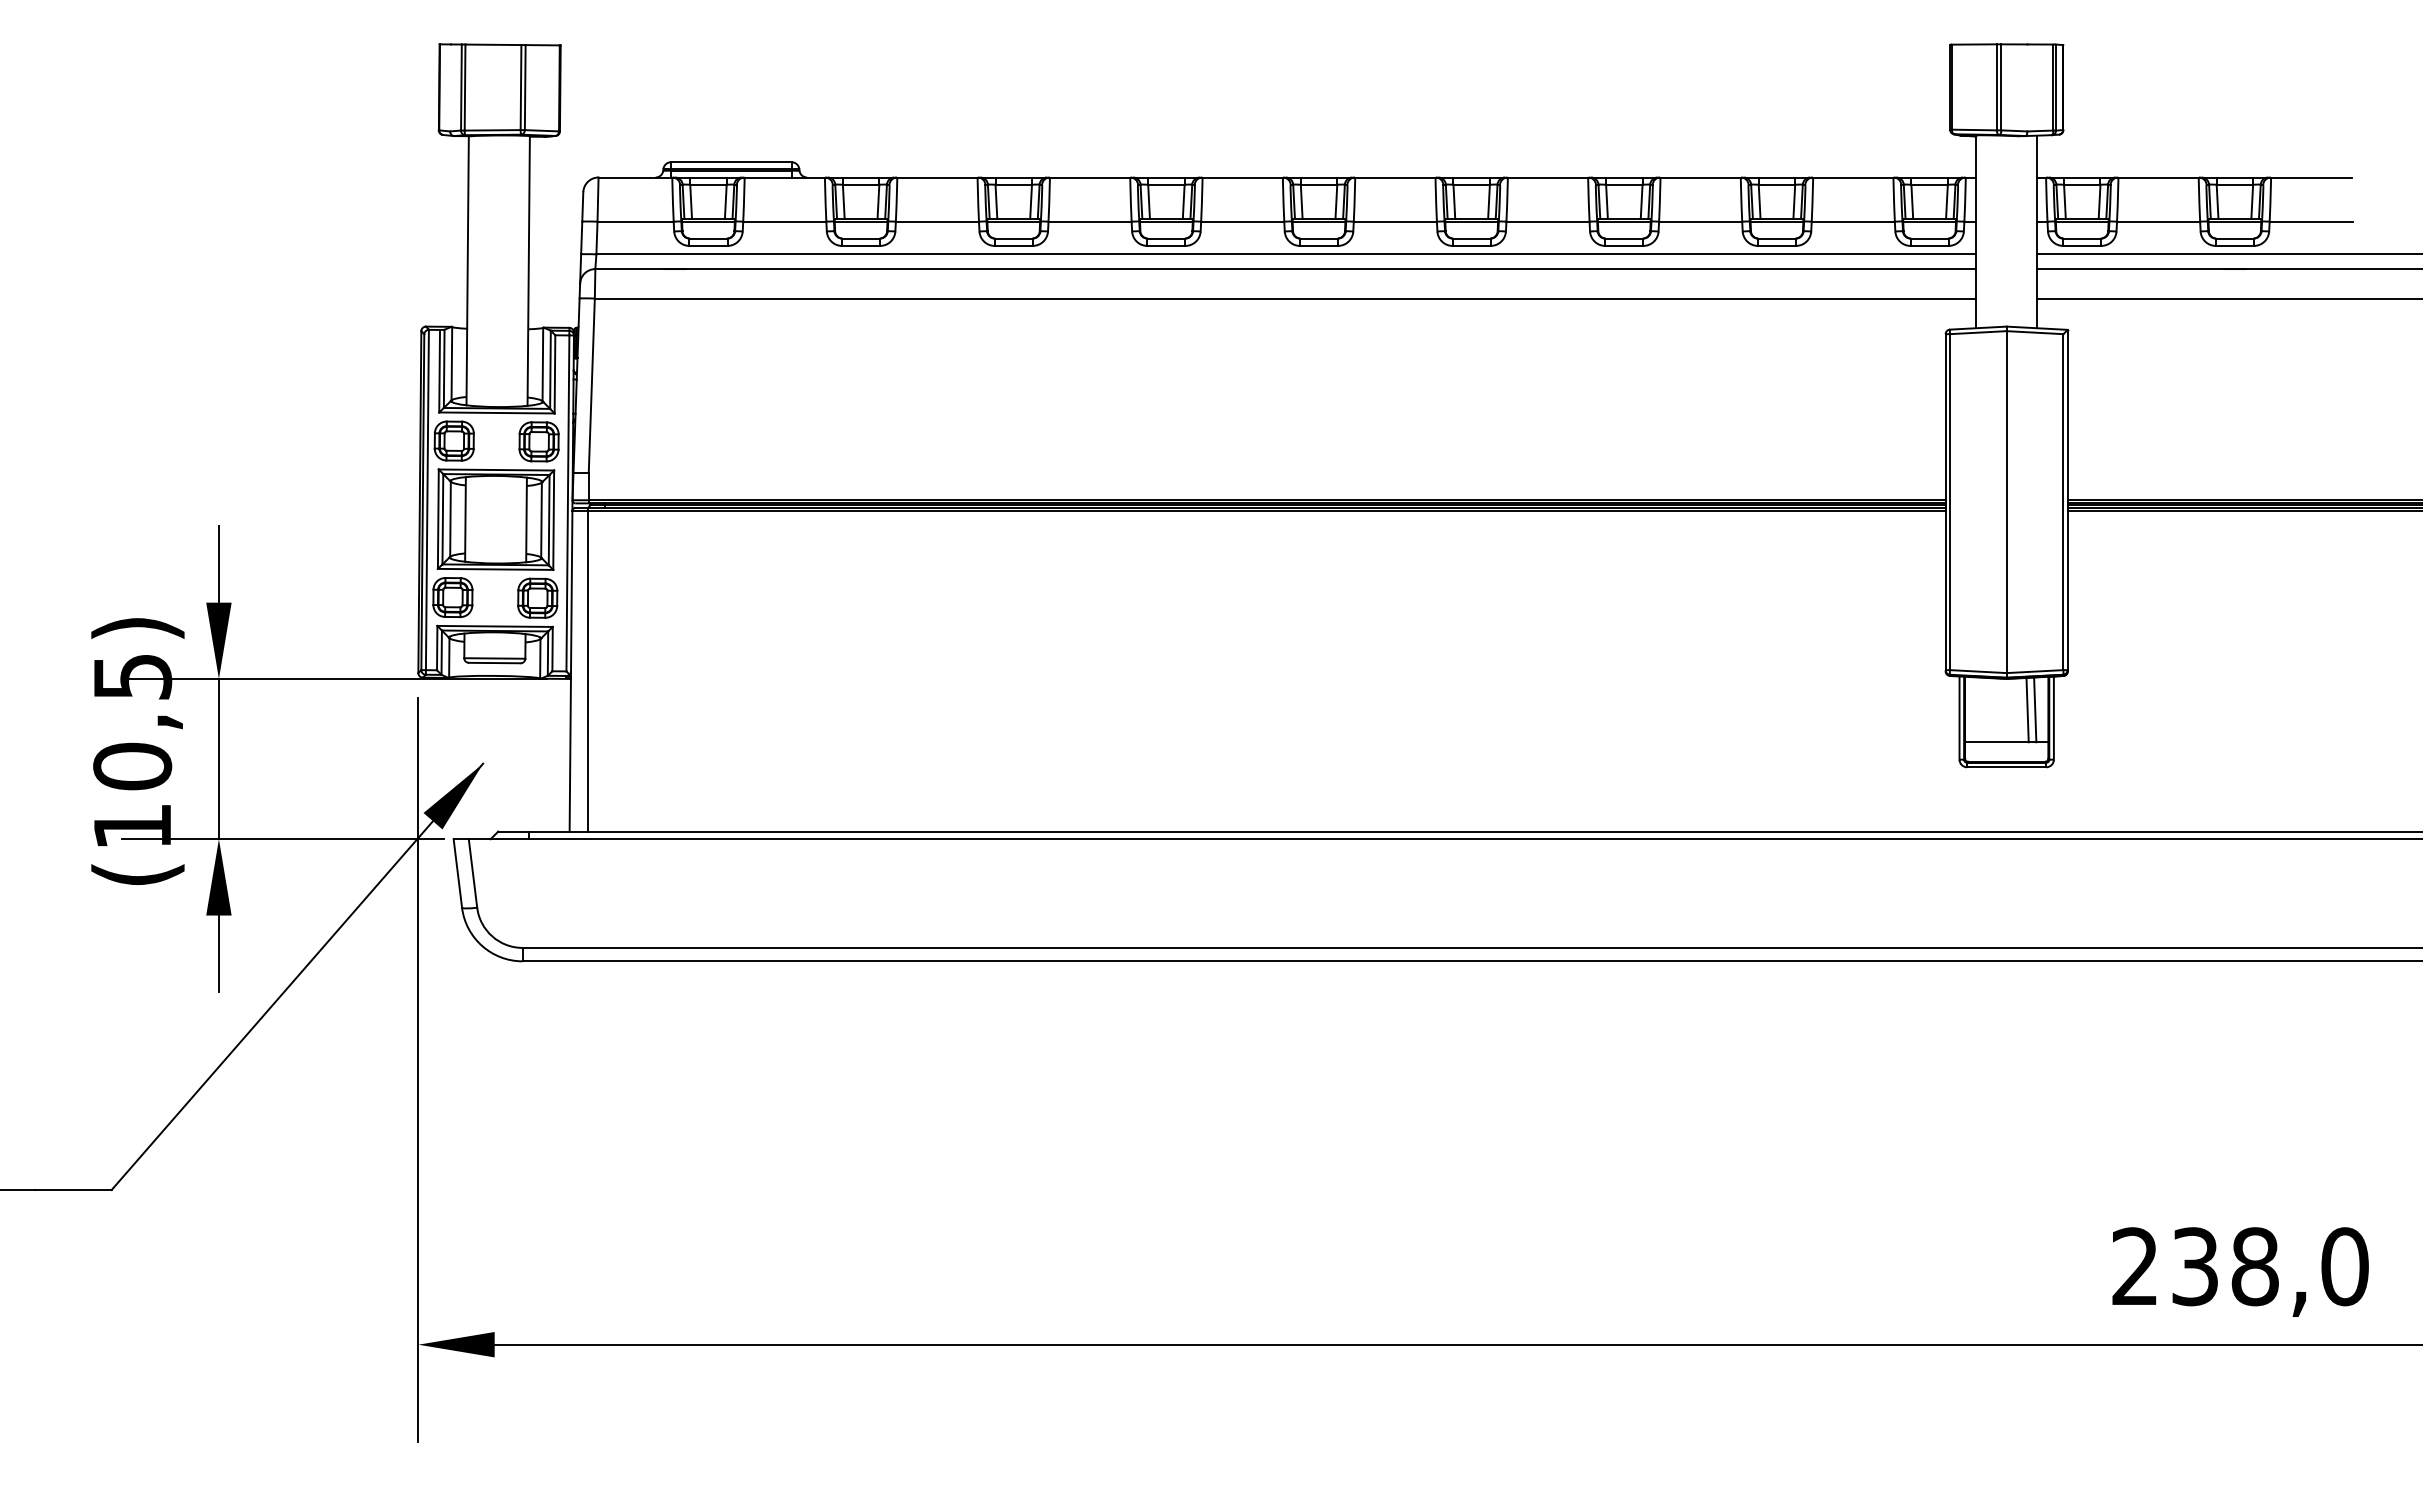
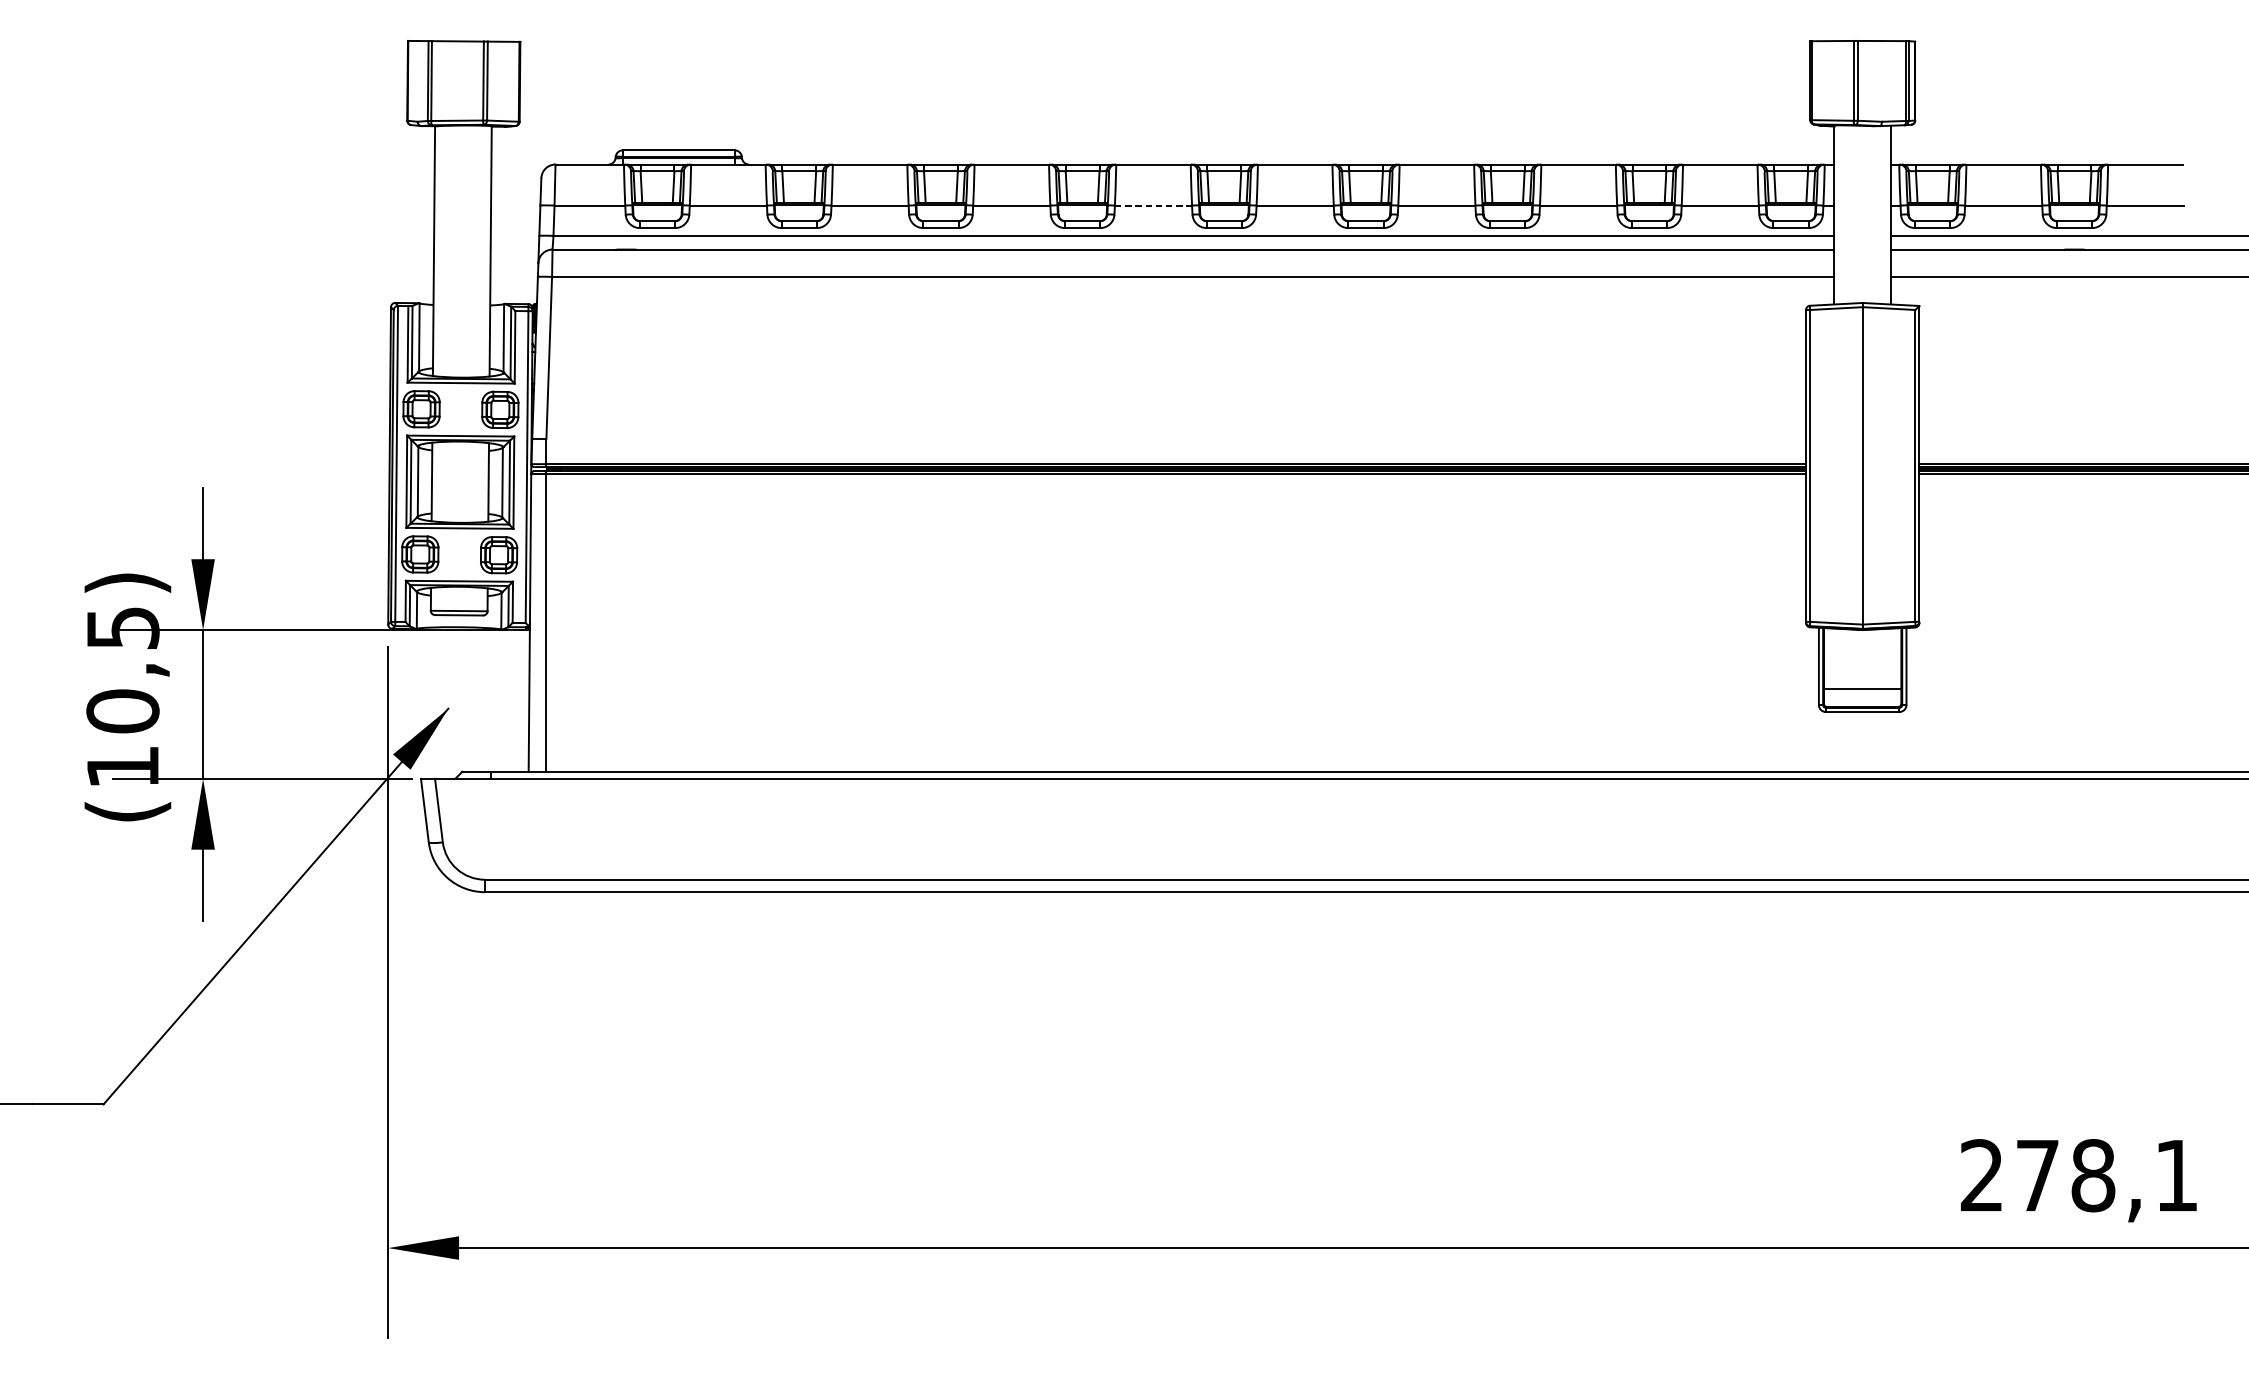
line: (1242, 221) -> (1153, 205), solid -> dashed
line: (2027, 709) -> (1881, 658), removed
line: (2035, 709) -> (1889, 658), removed
text: (2270, 1266) -> (2107, 1175), 238,0 -> 278,1

